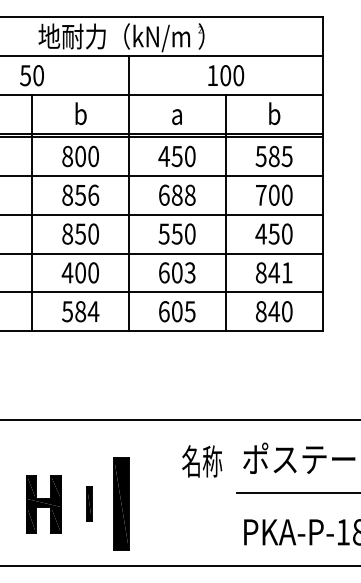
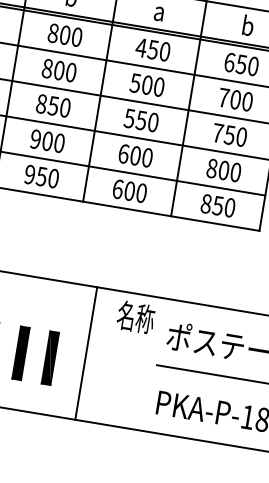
text: (273, 156) -> (240, 64), 585 -> 650
text: (87, 194) -> (65, 70), 856 -> 800
text: (176, 194) -> (146, 84), 688 -> 500
text: (260, 233) -> (217, 132), 450 -> 750
text: (67, 272) -> (35, 139), 400 -> 900
text: (189, 272) -> (146, 157), 603 -> 600
text: (280, 272) -> (229, 171), 841 -> 800
text: (80, 311) -> (41, 176), 584 -> 950
text: (189, 311) -> (140, 192), 605 -> 600
text: (273, 311) -> (217, 205), 840 -> 850
text: (202, 461) -> (136, 317), moved
line: (159, 492) -> (86, 353), added
part: (89, 504) -> (20, 353), size x1.67
part: (121, 504) -> (49, 358), size x0.62

